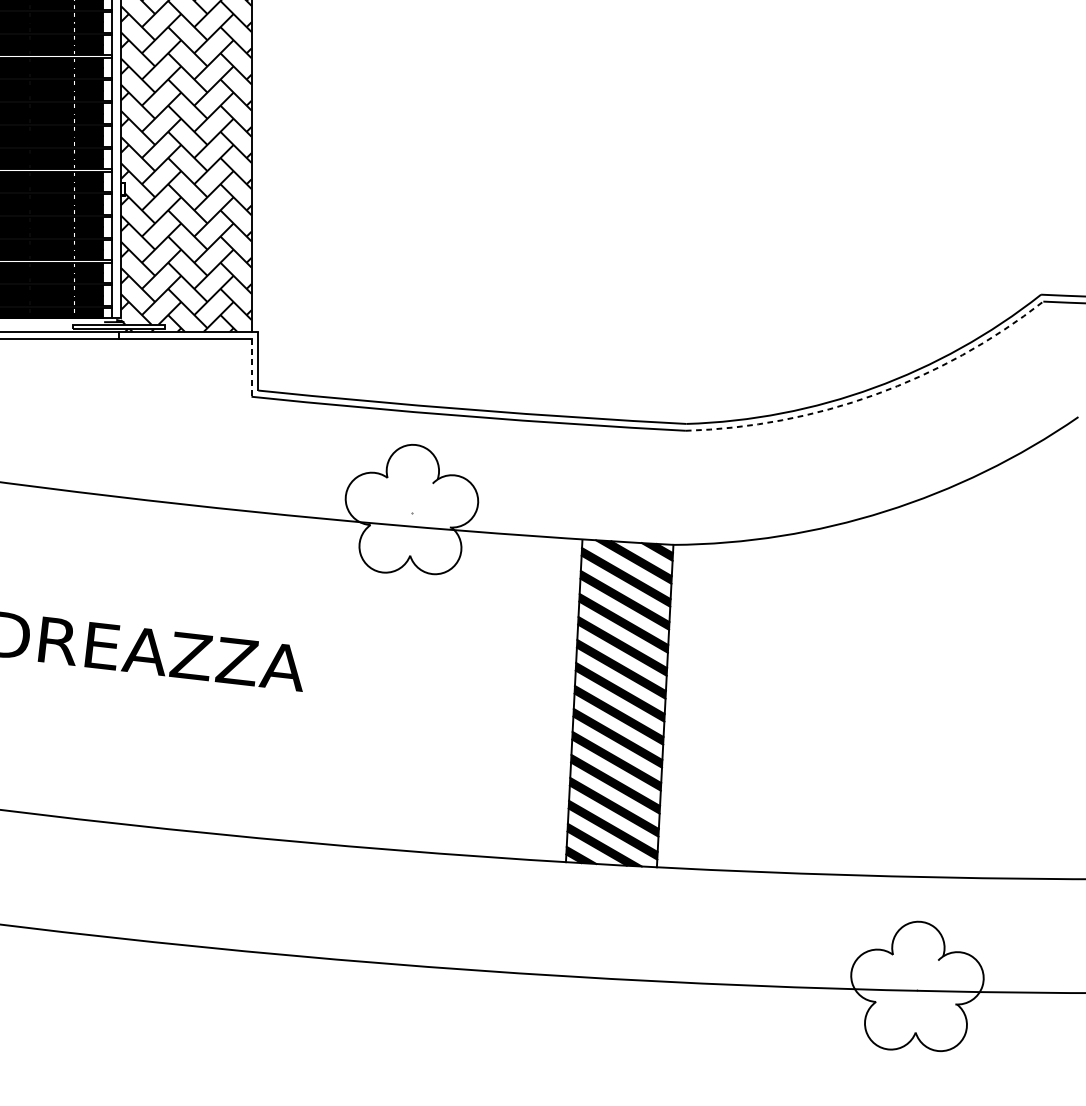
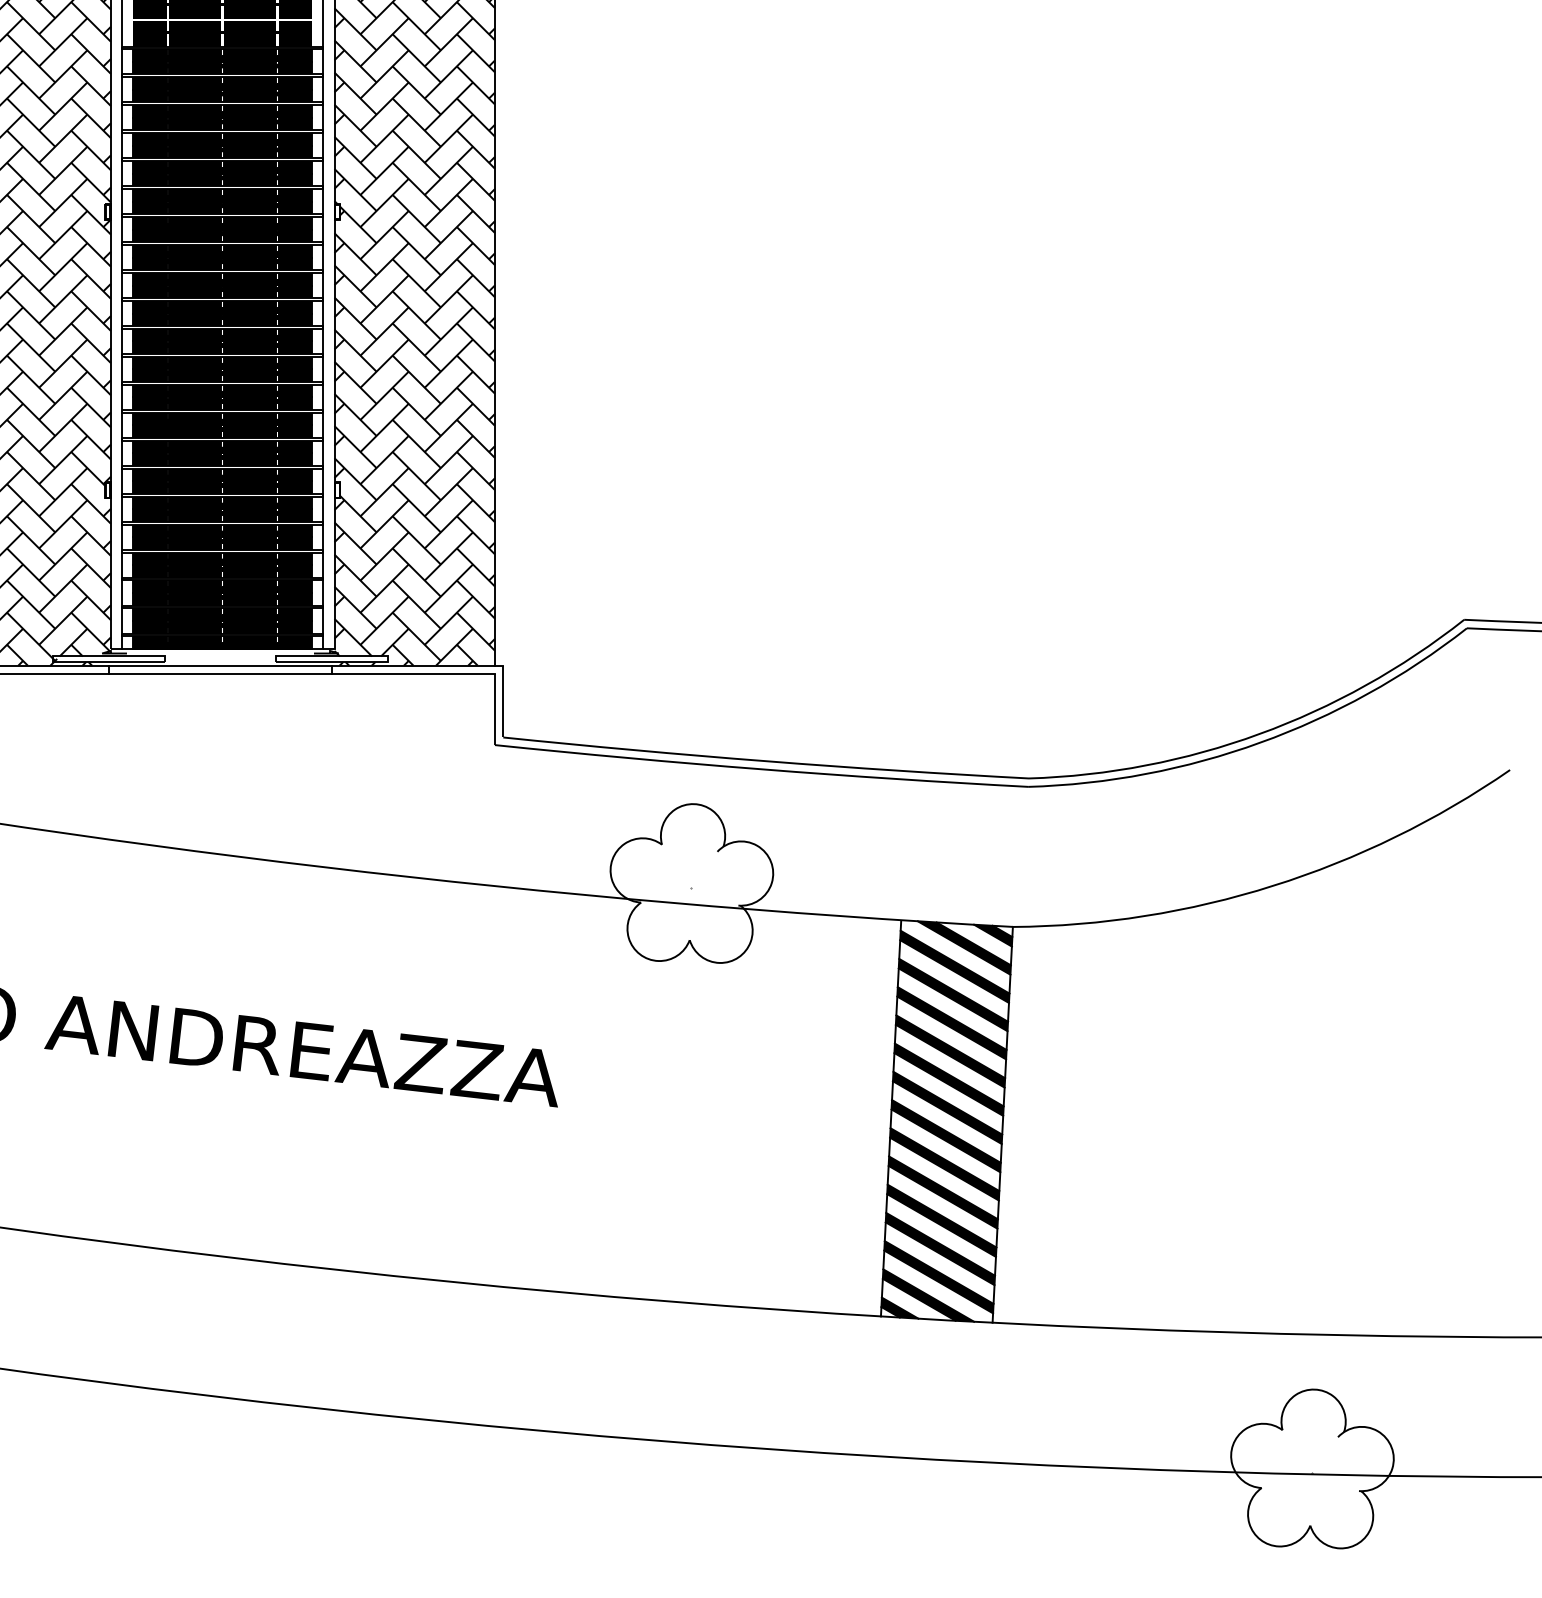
line: (251, 367) -> (494, 709), dashed -> solid
arc: (875, 394) -> (1260, 742), dashed -> solid

